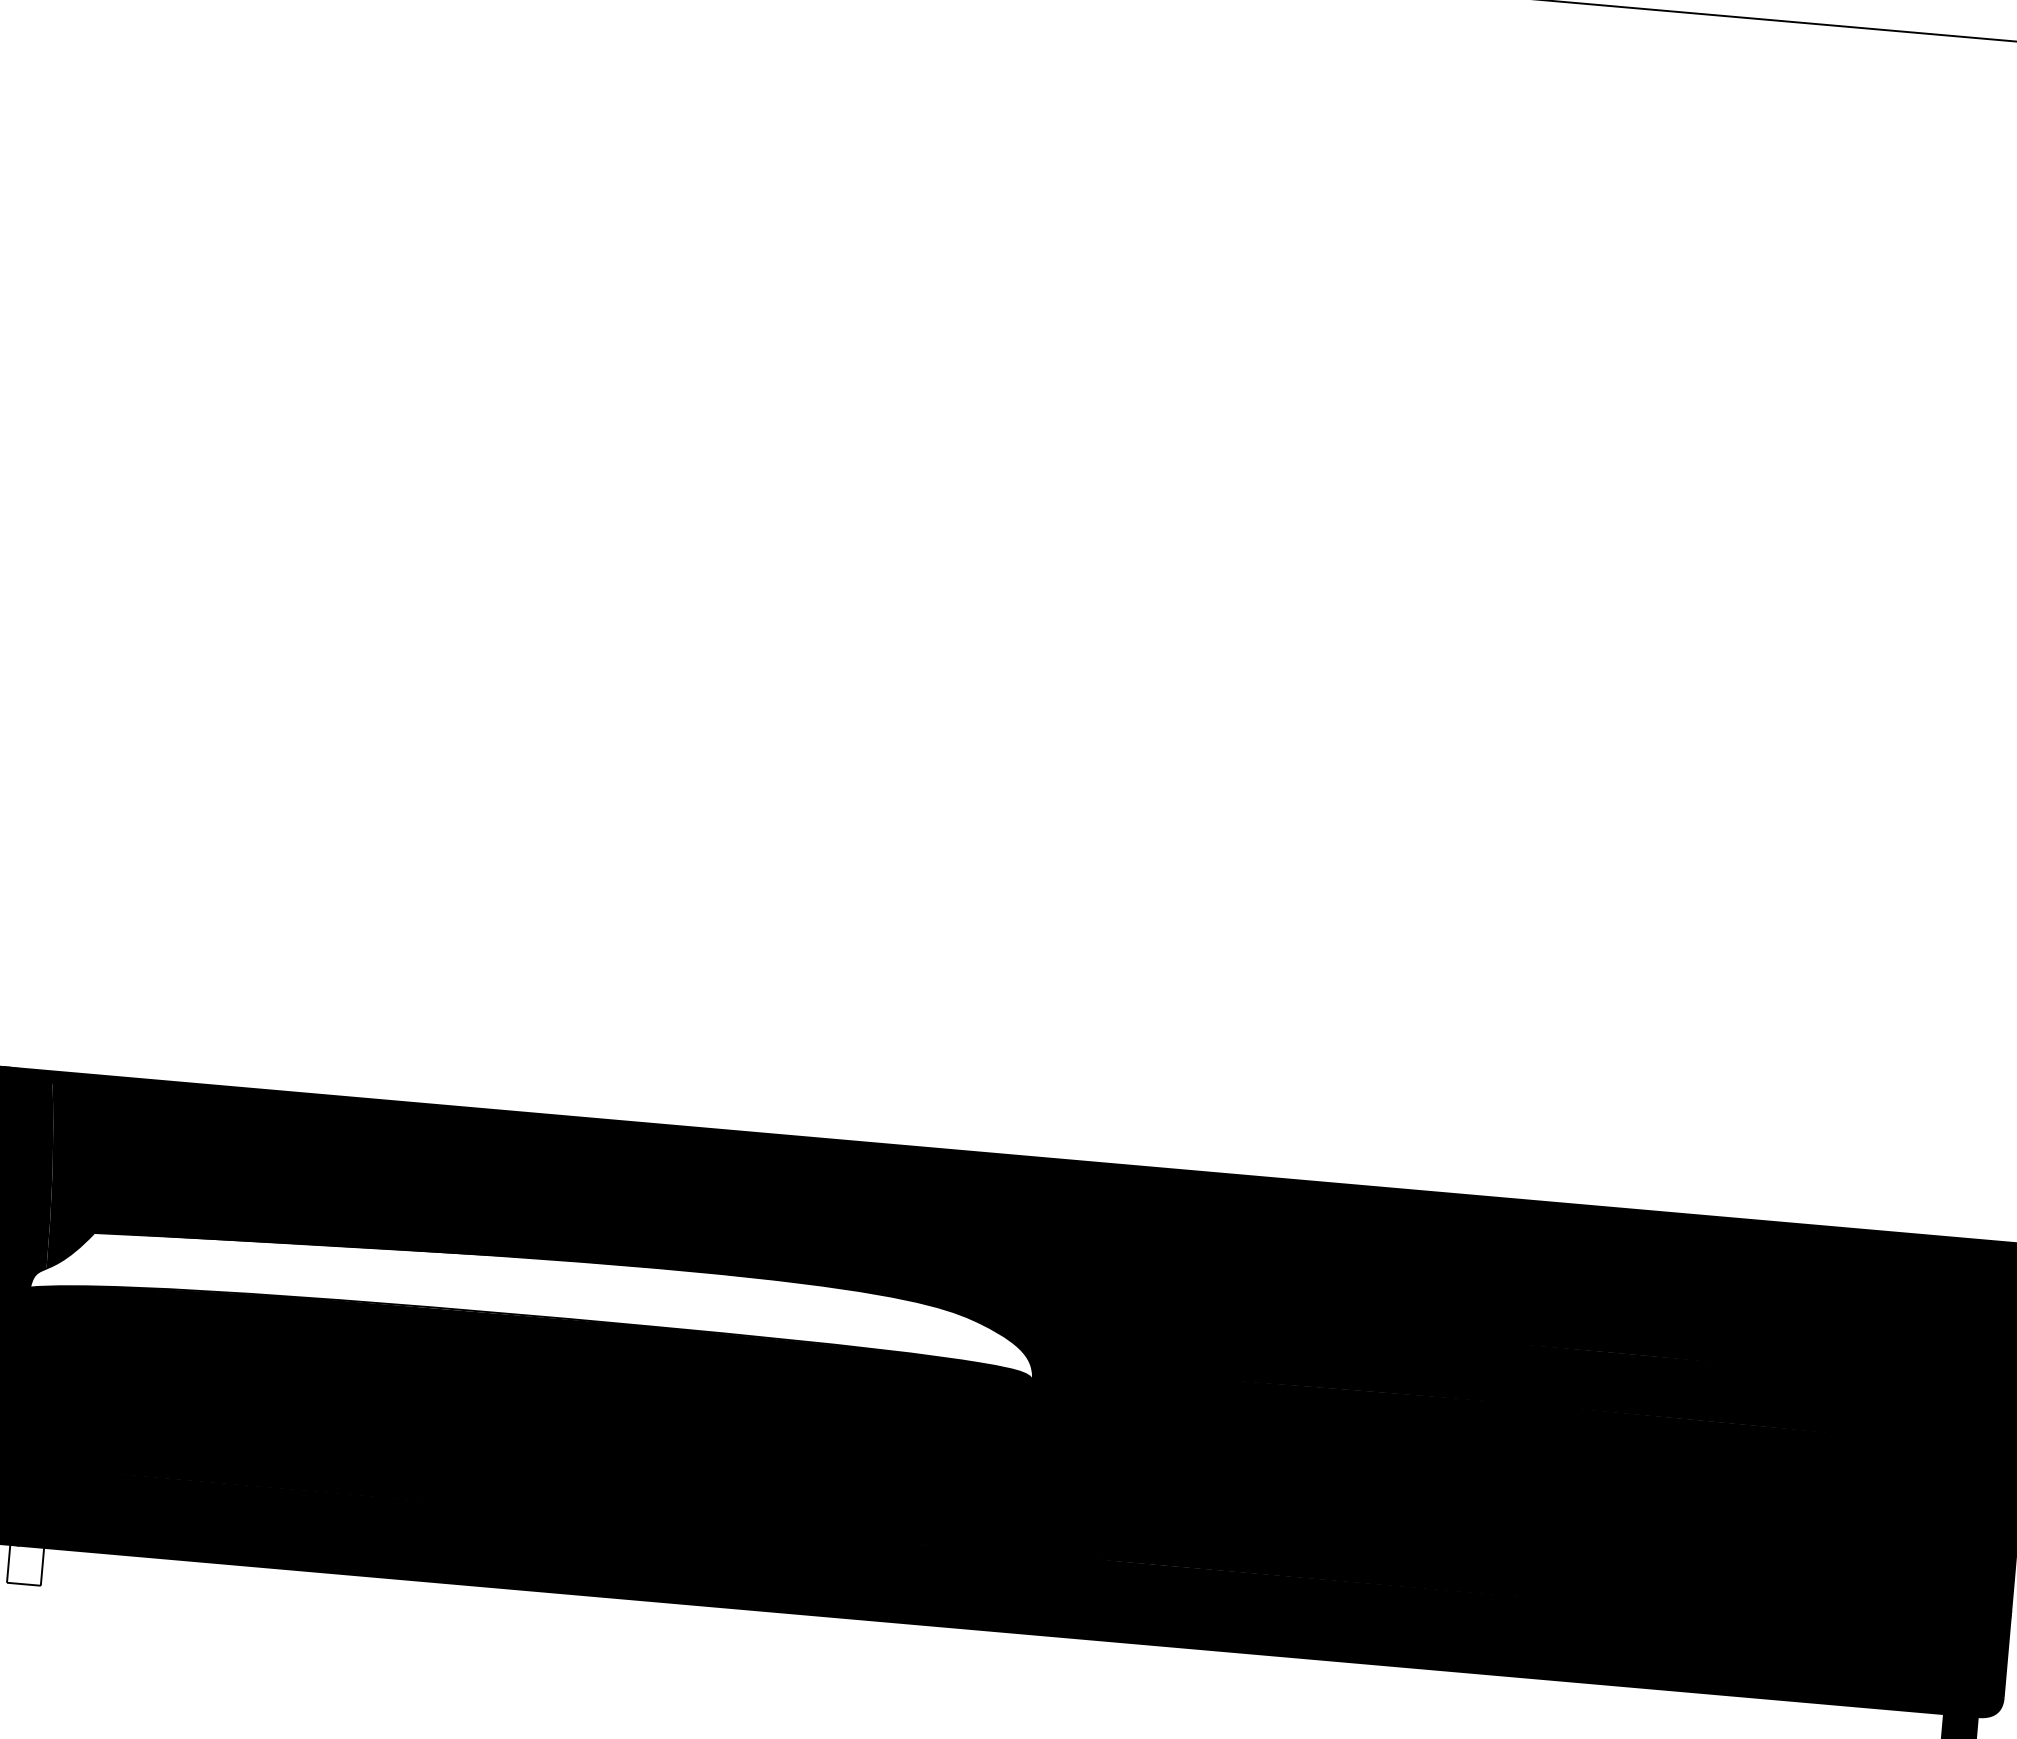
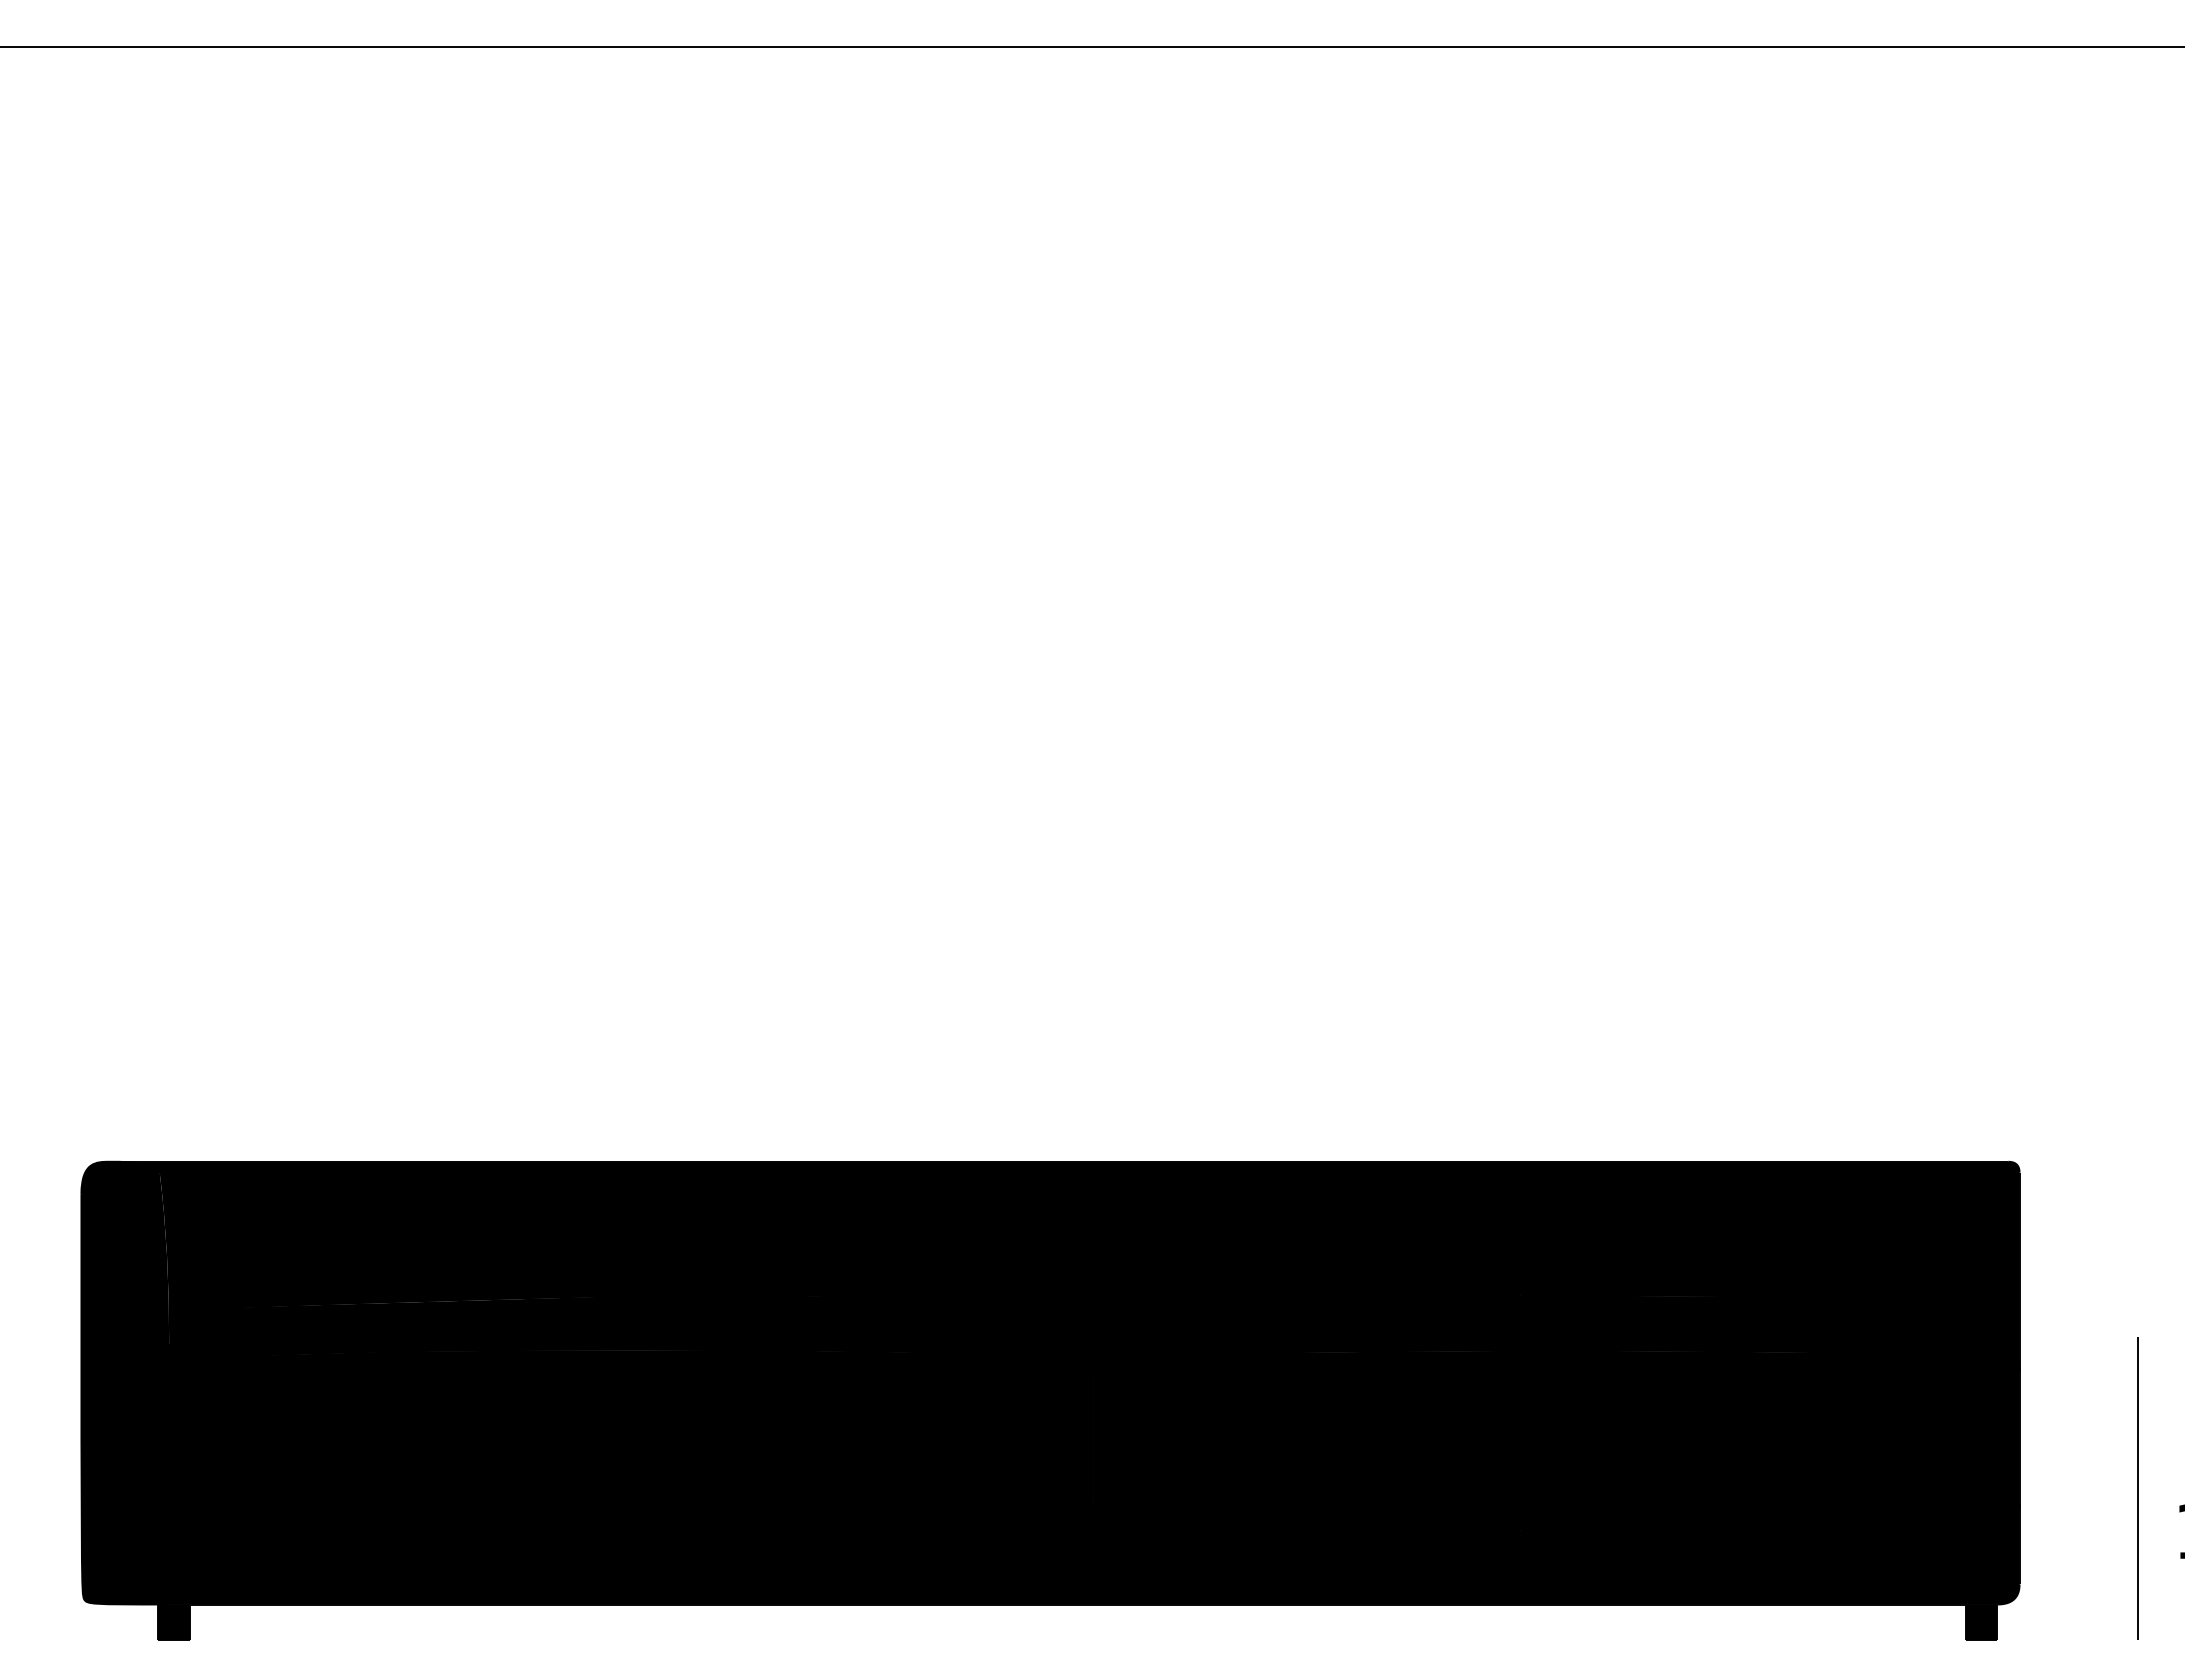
fill: (534, 1298) -> (624, 1333), added
fill: (25, 1564) -> (173, 1621), added

